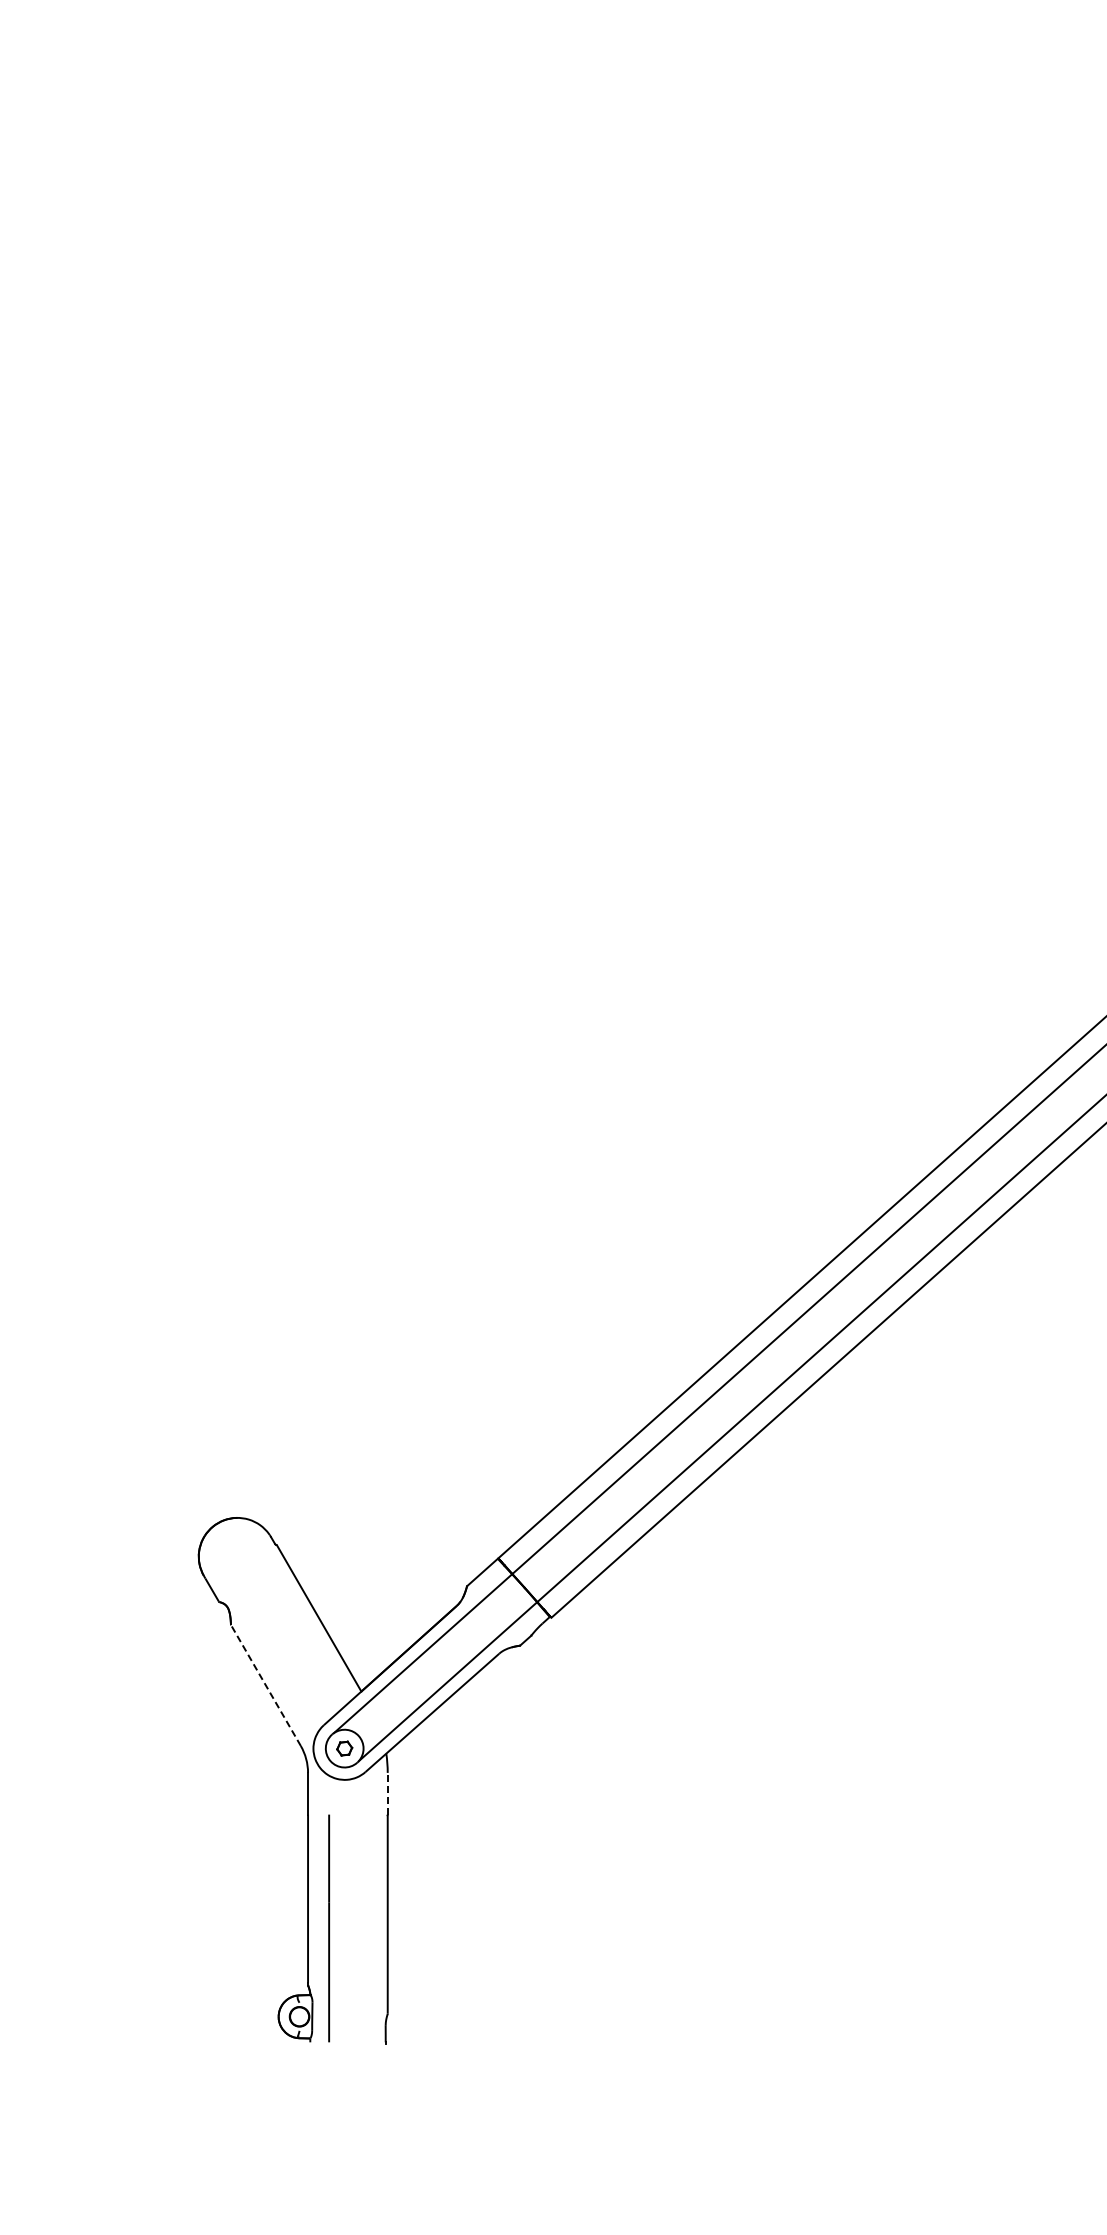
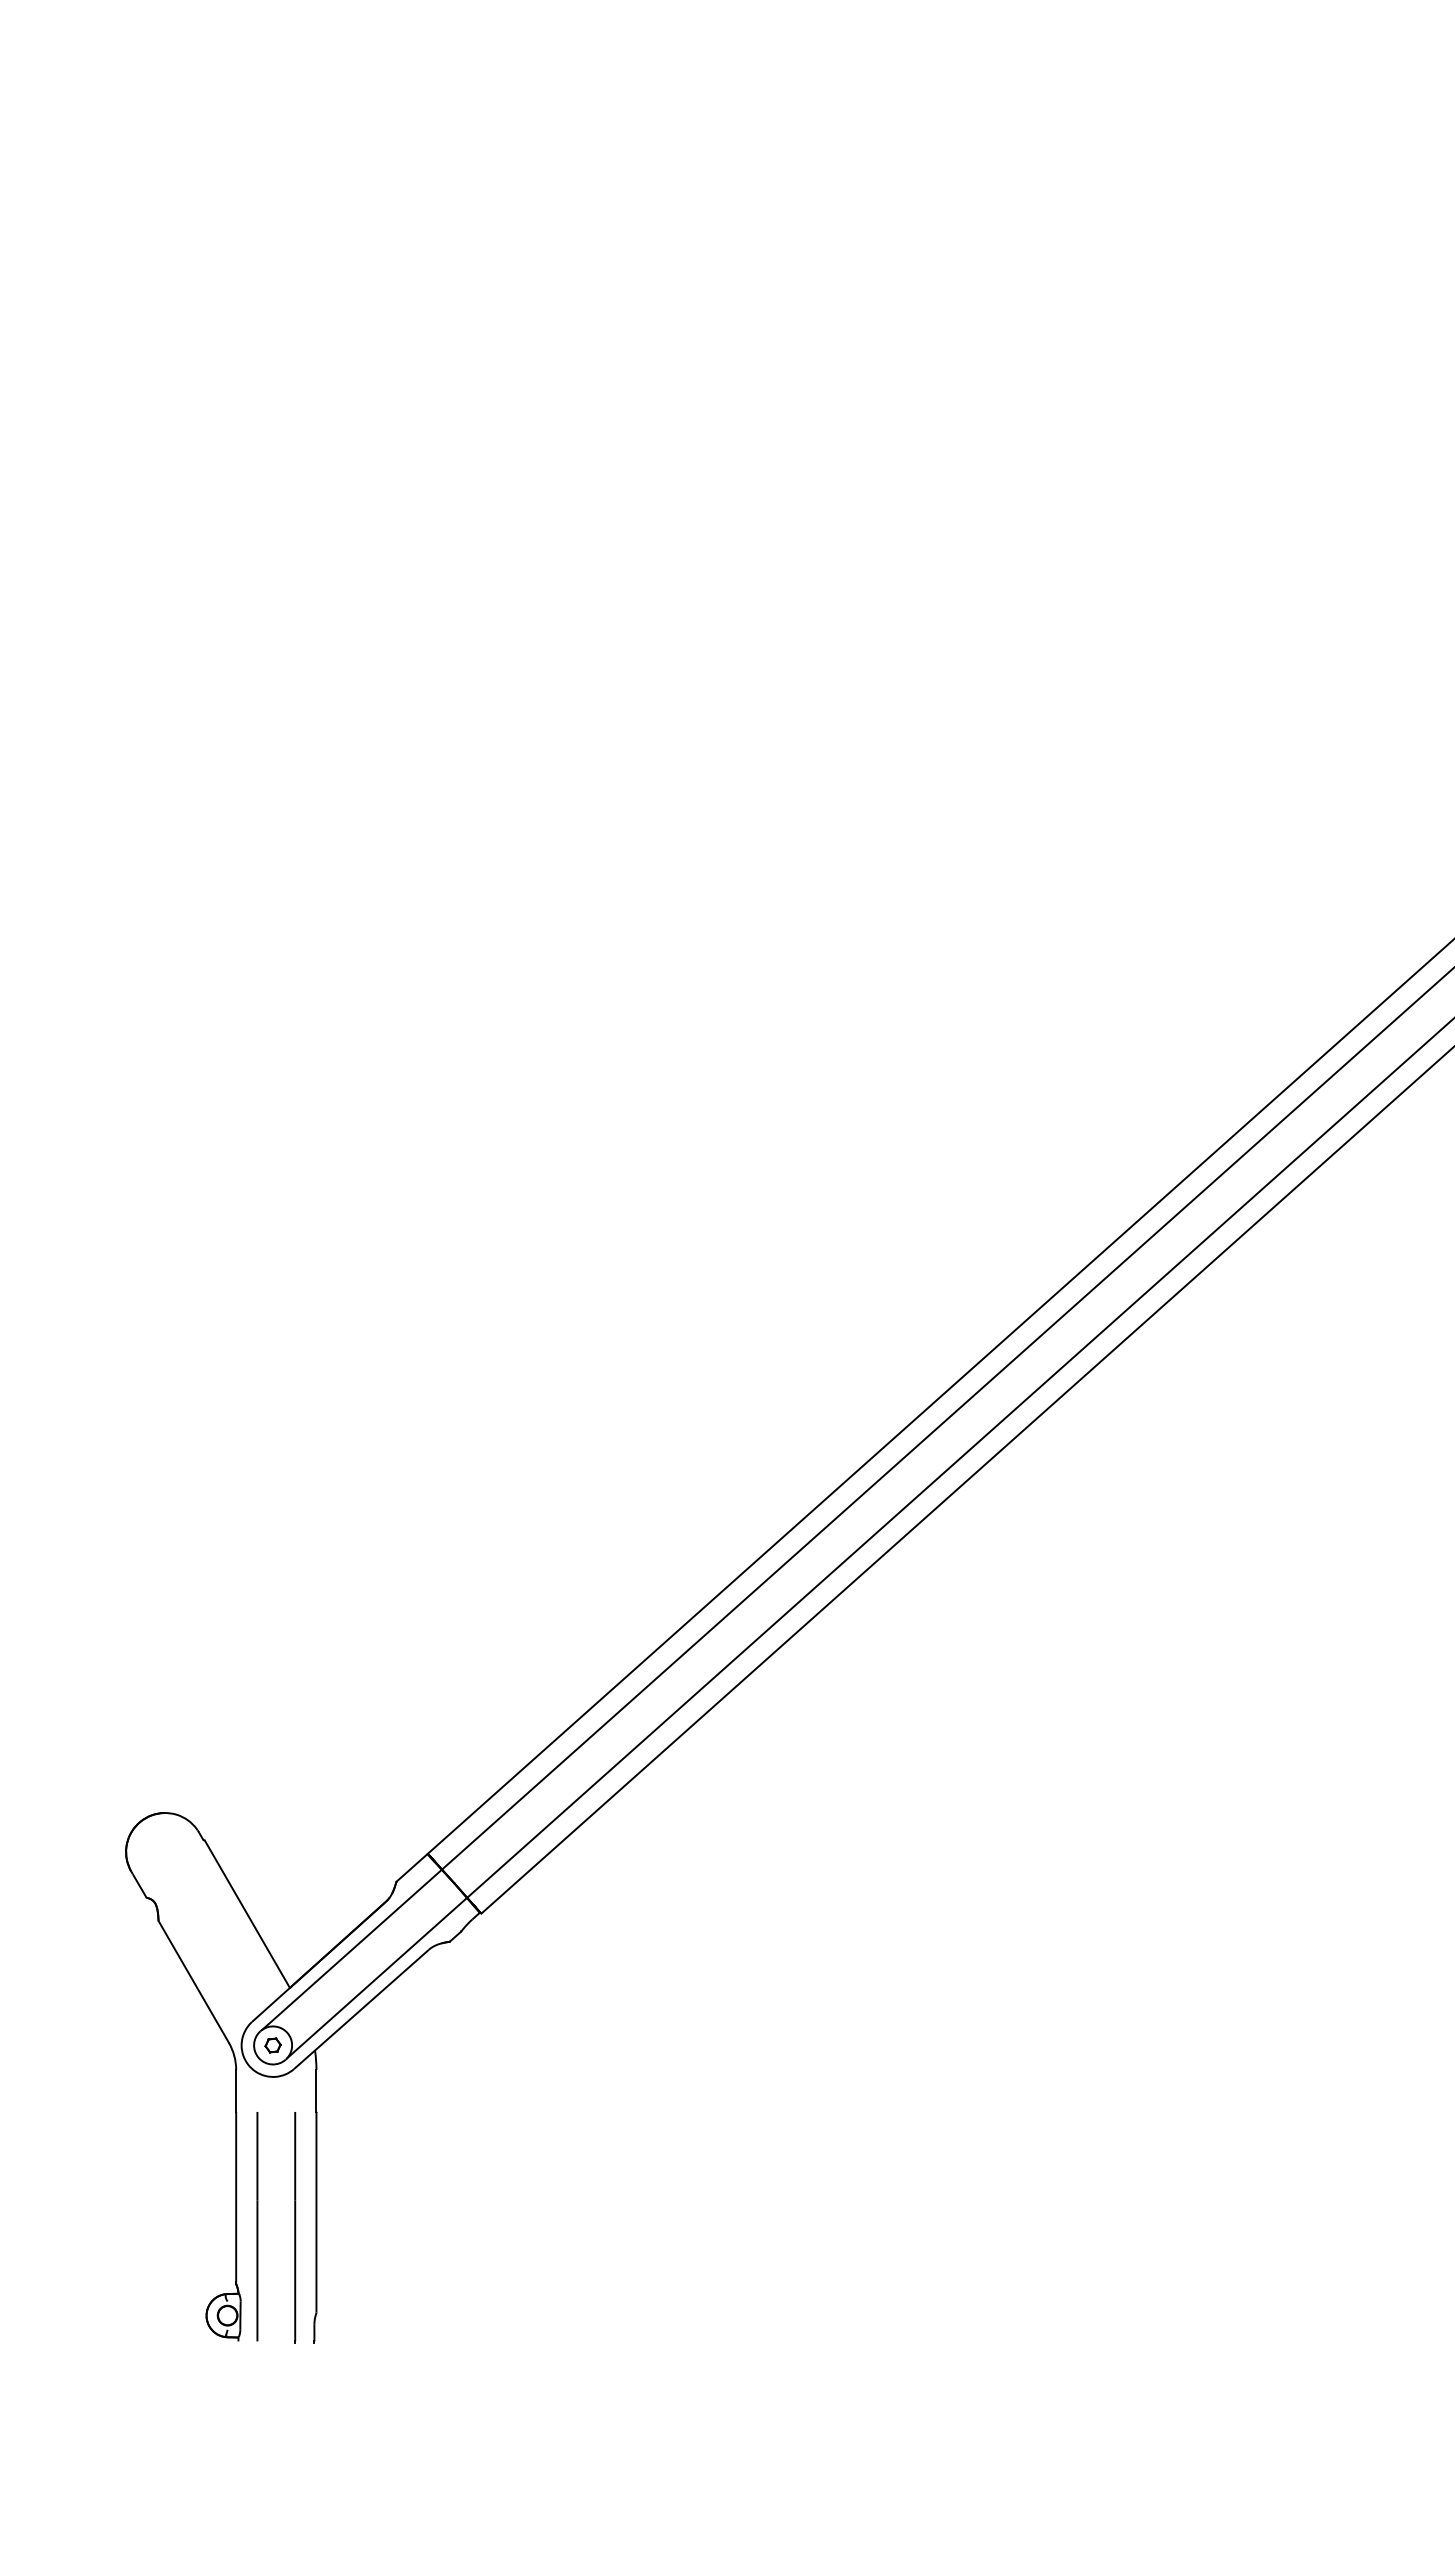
line: (265, 1685) -> (193, 1981), dashed -> solid
line: (387, 1793) -> (316, 2090), dashed -> solid
line: (366, 1929) -> (295, 2227), added

